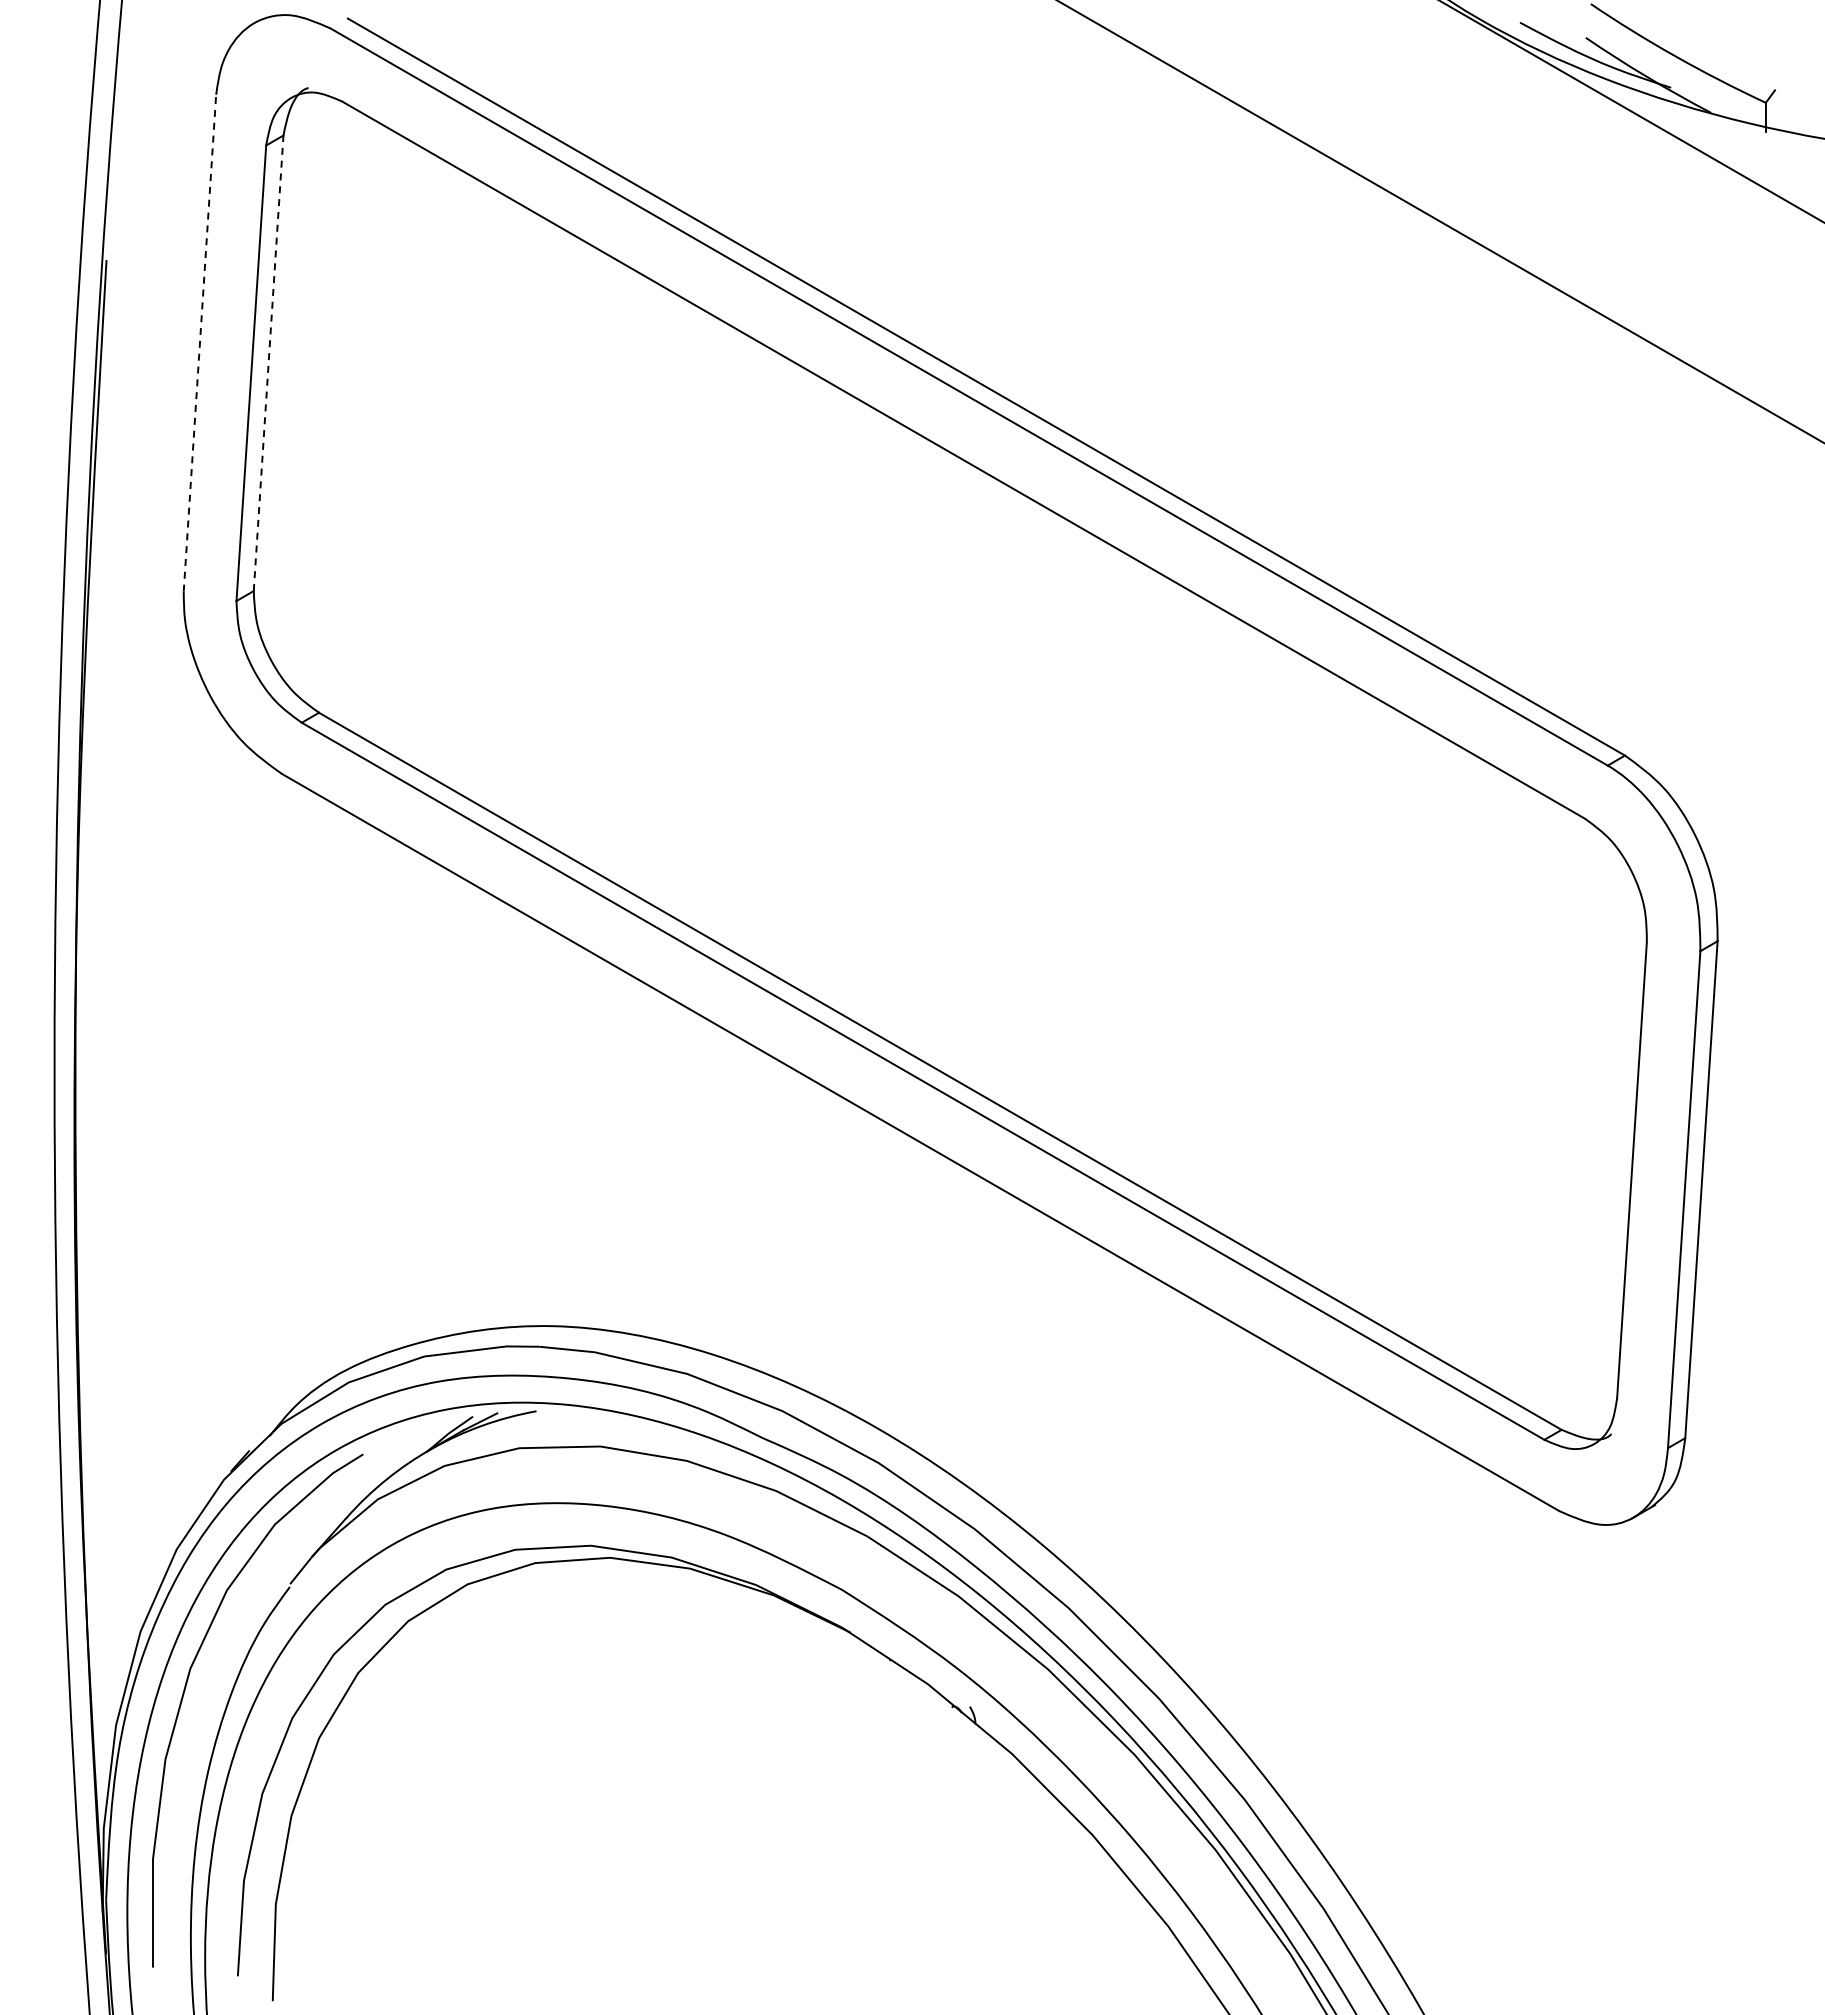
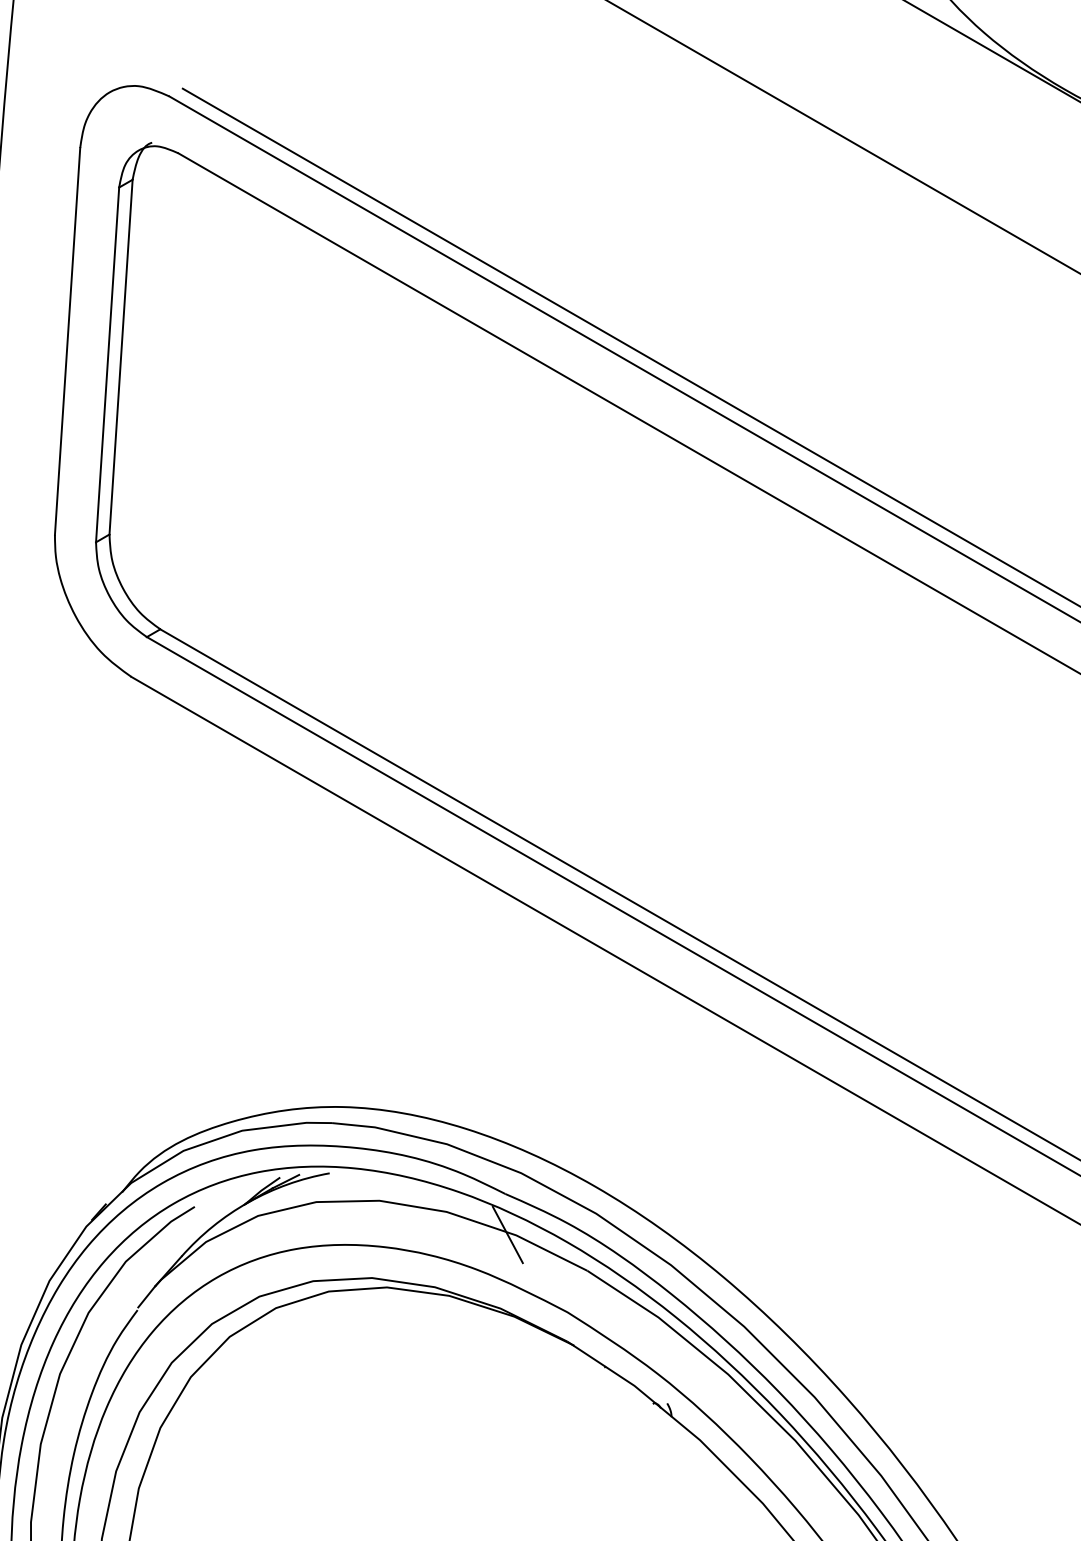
line: (199, 343) -> (67, 341), dashed -> solid
line: (268, 362) -> (120, 356), dashed -> solid
line: (765, 1490) -> (508, 1235), added

